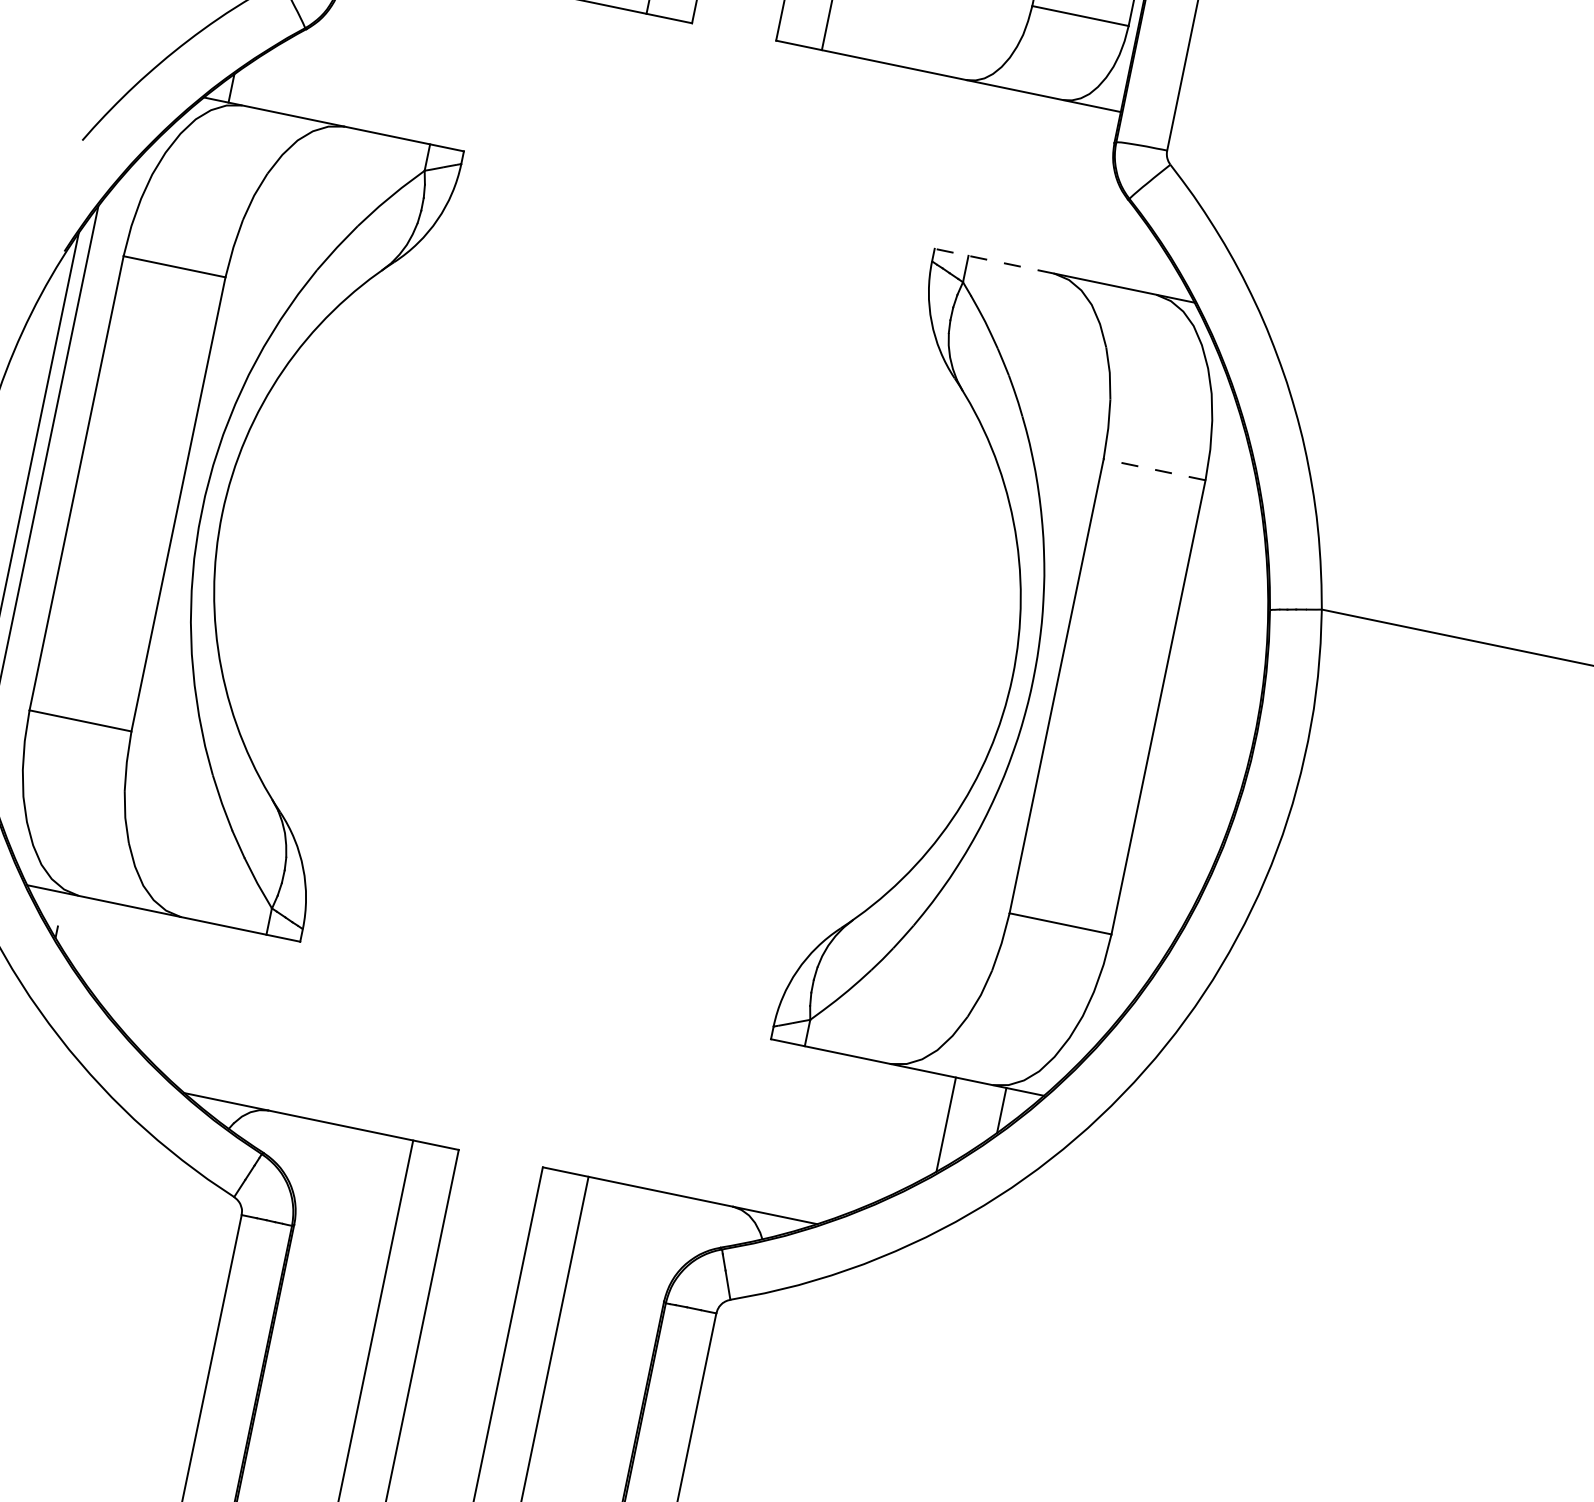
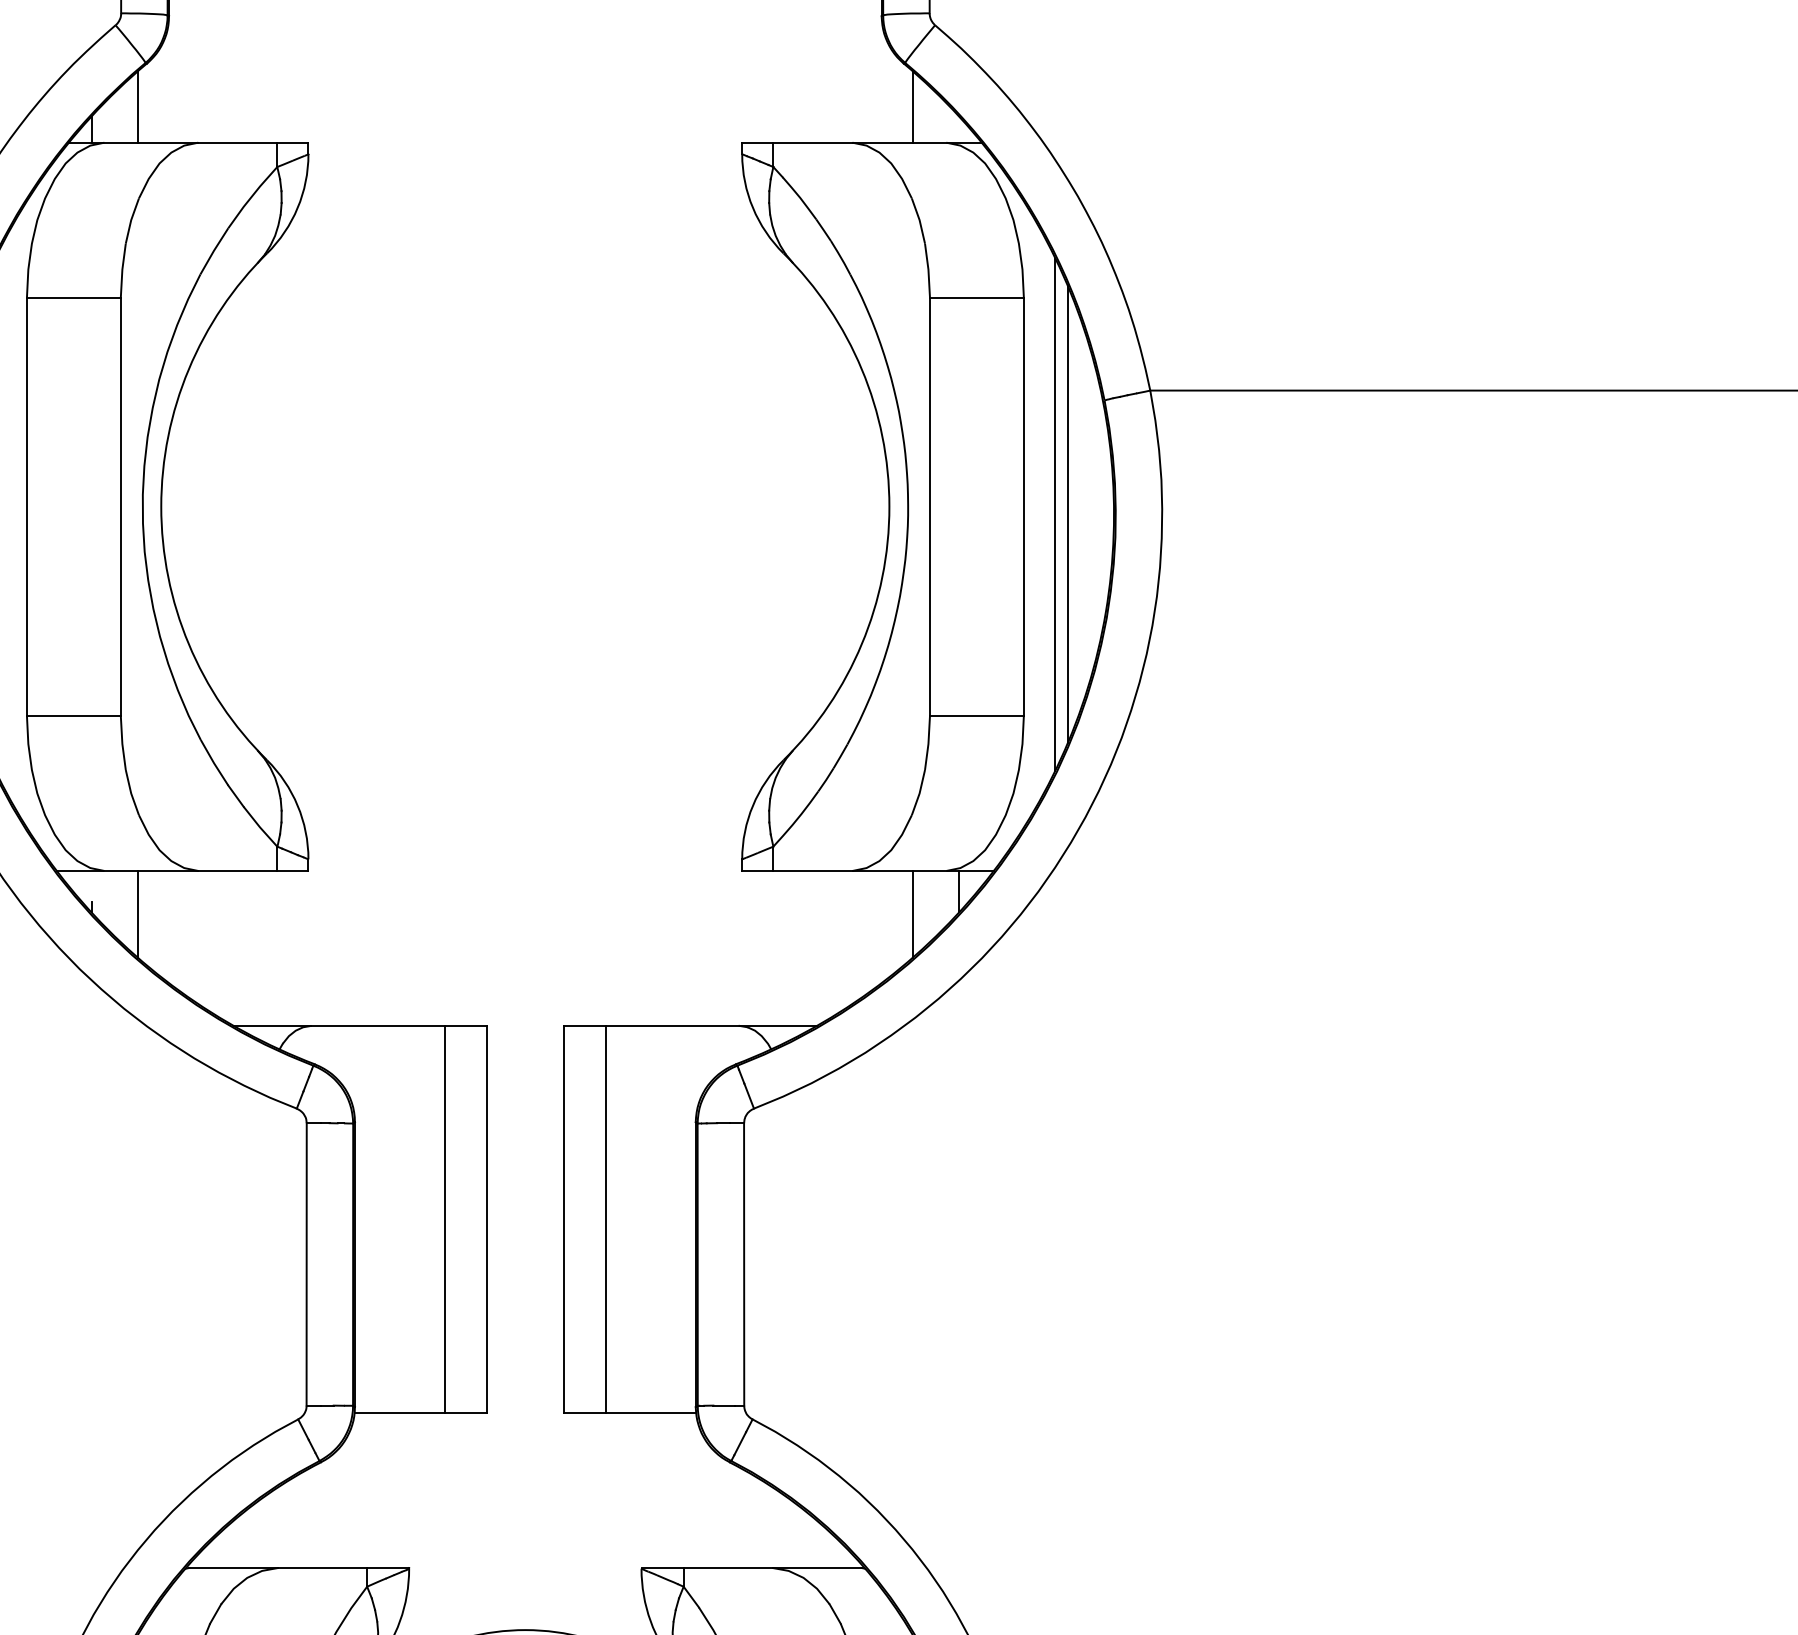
line: (287, 73) -> (138, 106), added
line: (1127, 247) -> (912, 106), added
line: (993, 260) -> (796, 142), dashed -> solid
line: (1154, 469) -> (976, 297), dashed -> solid
line: (1191, 722) -> (1055, 514), added
line: (1204, 725) -> (1067, 514), added
line: (106, 949) -> (138, 913), added

